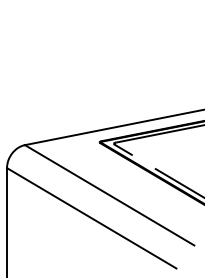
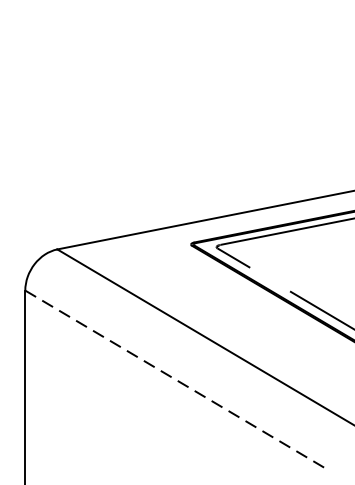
line: (92, 218) -> (178, 380), solid -> dashed

